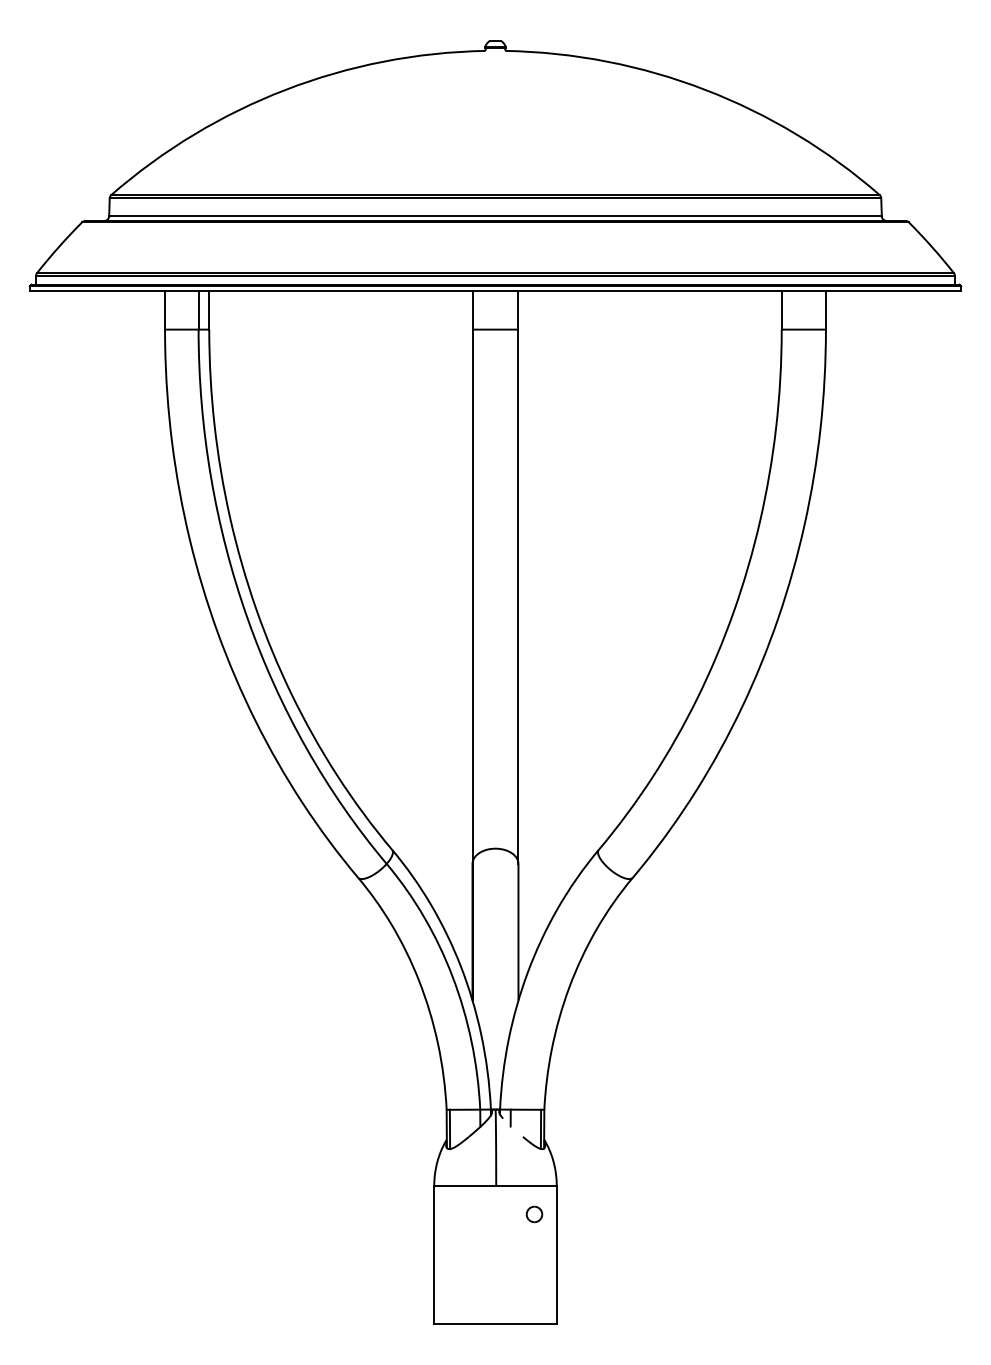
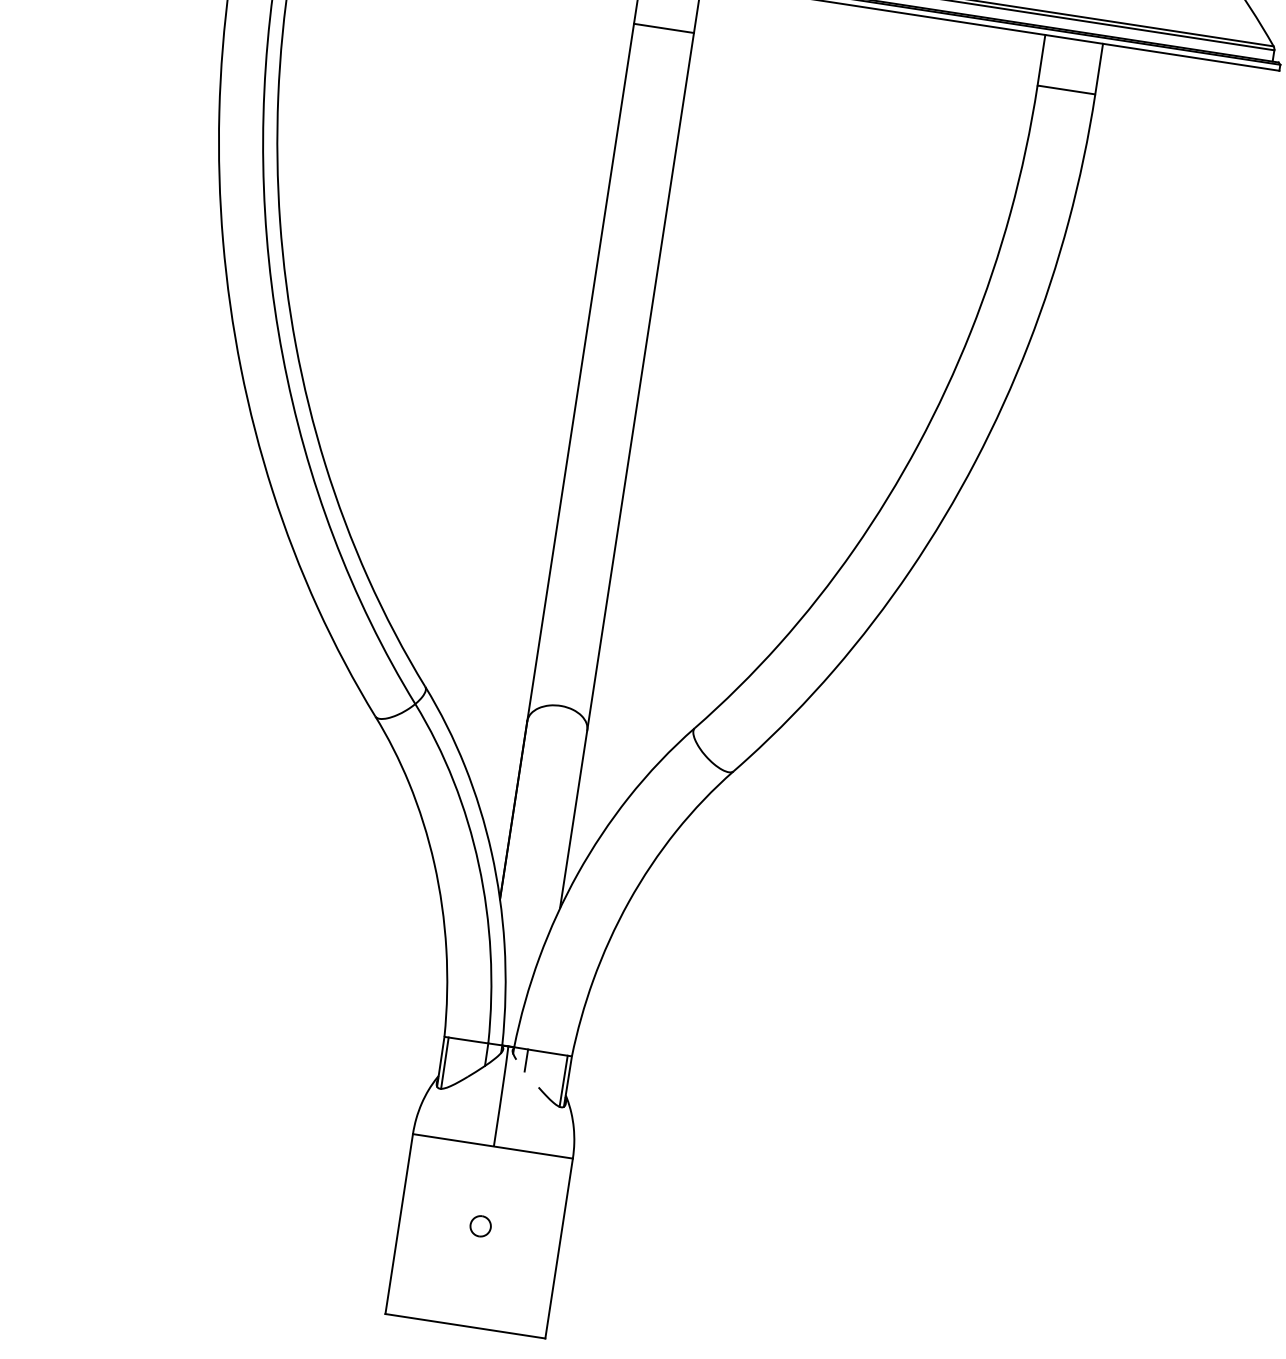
part: (534, 1214) -> (480, 1226), moved

